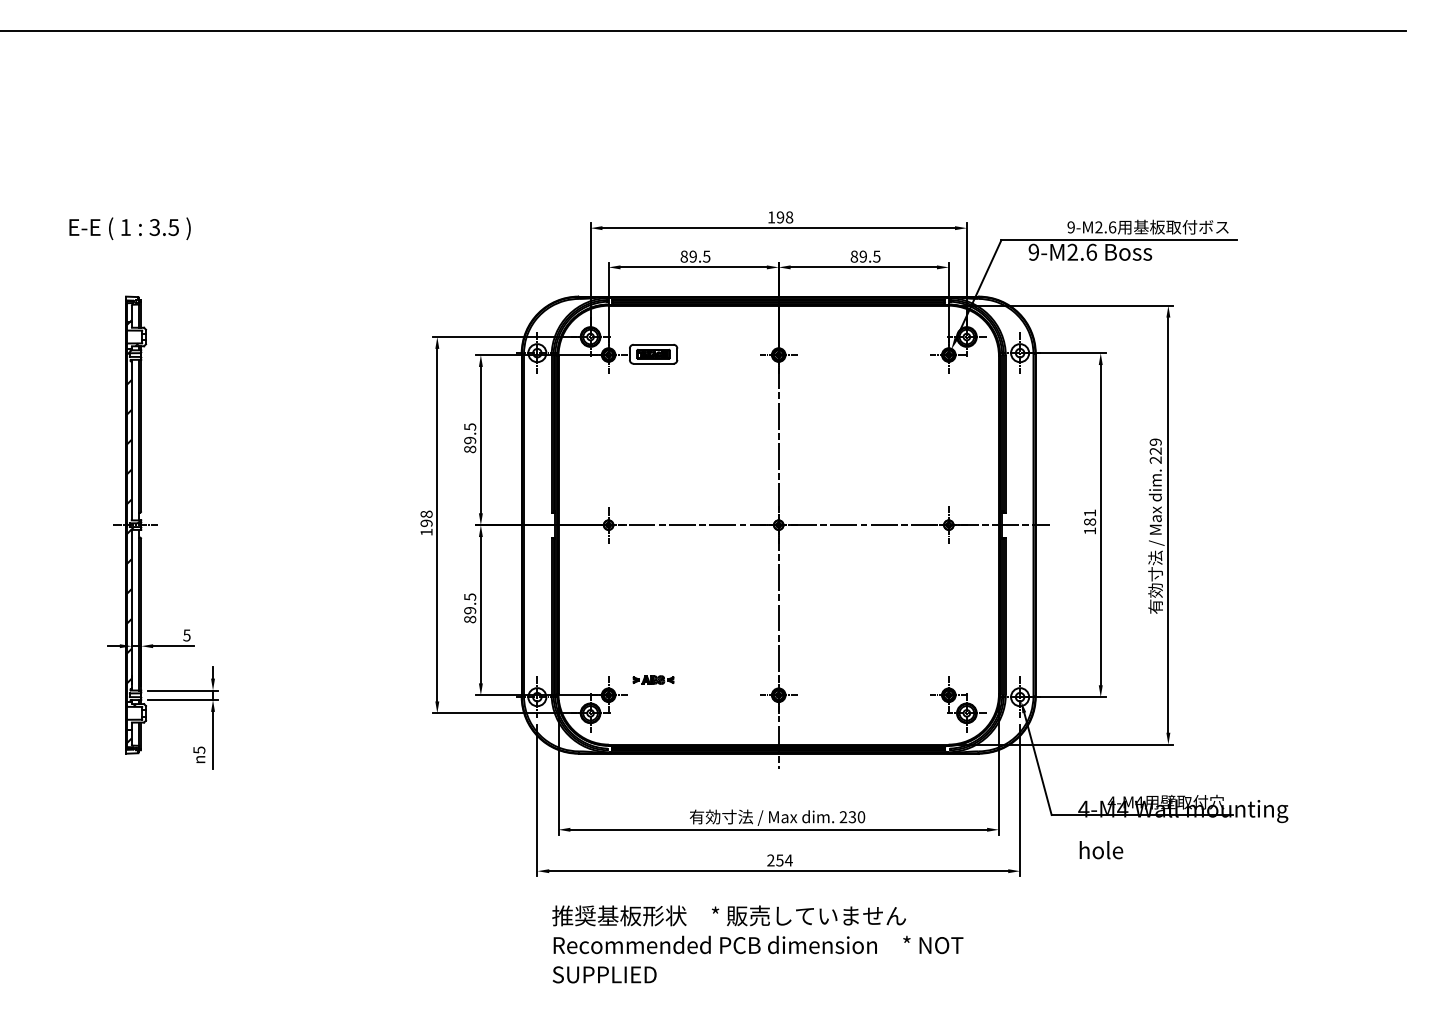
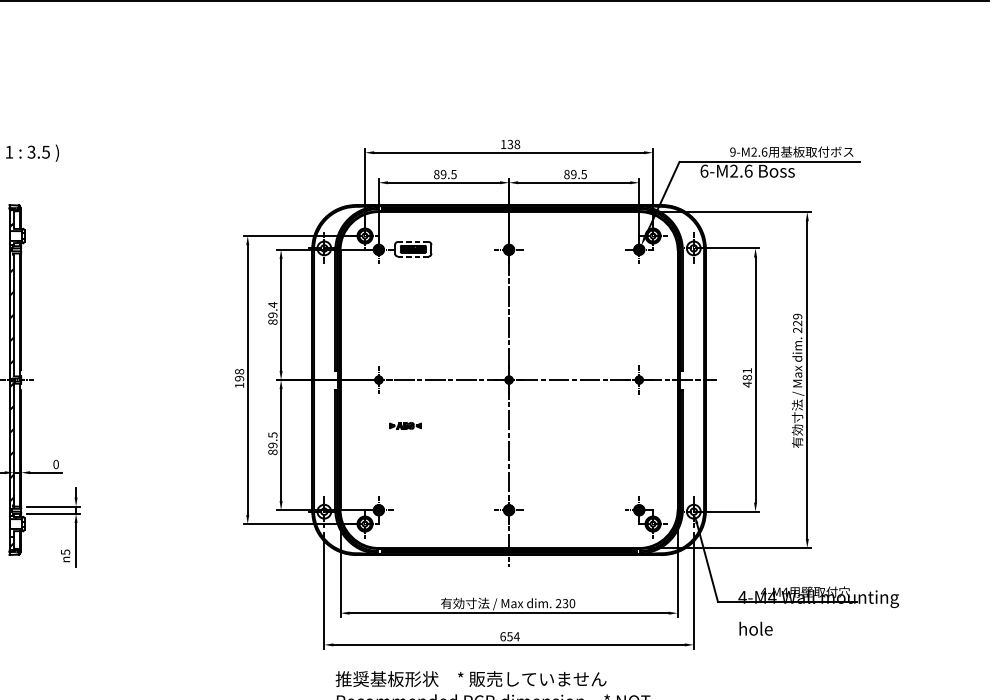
text: (780, 217) -> (510, 144), 198 -> 138
text: (1033, 251) -> (704, 170), 9-M2.6 -> 6-M2.6
line: (653, 344) -> (413, 241), solid -> dashed
line: (653, 363) -> (413, 256), solid -> dashed
text: (470, 427) -> (273, 305), 89.5 -> 89.4
text: (1089, 531) -> (746, 384), 181 -> 481
text: (186, 635) -> (55, 464), 5 -> 0
part: (653, 679) -> (405, 425), moved
text: (770, 860) -> (502, 636), 254 -> 654

